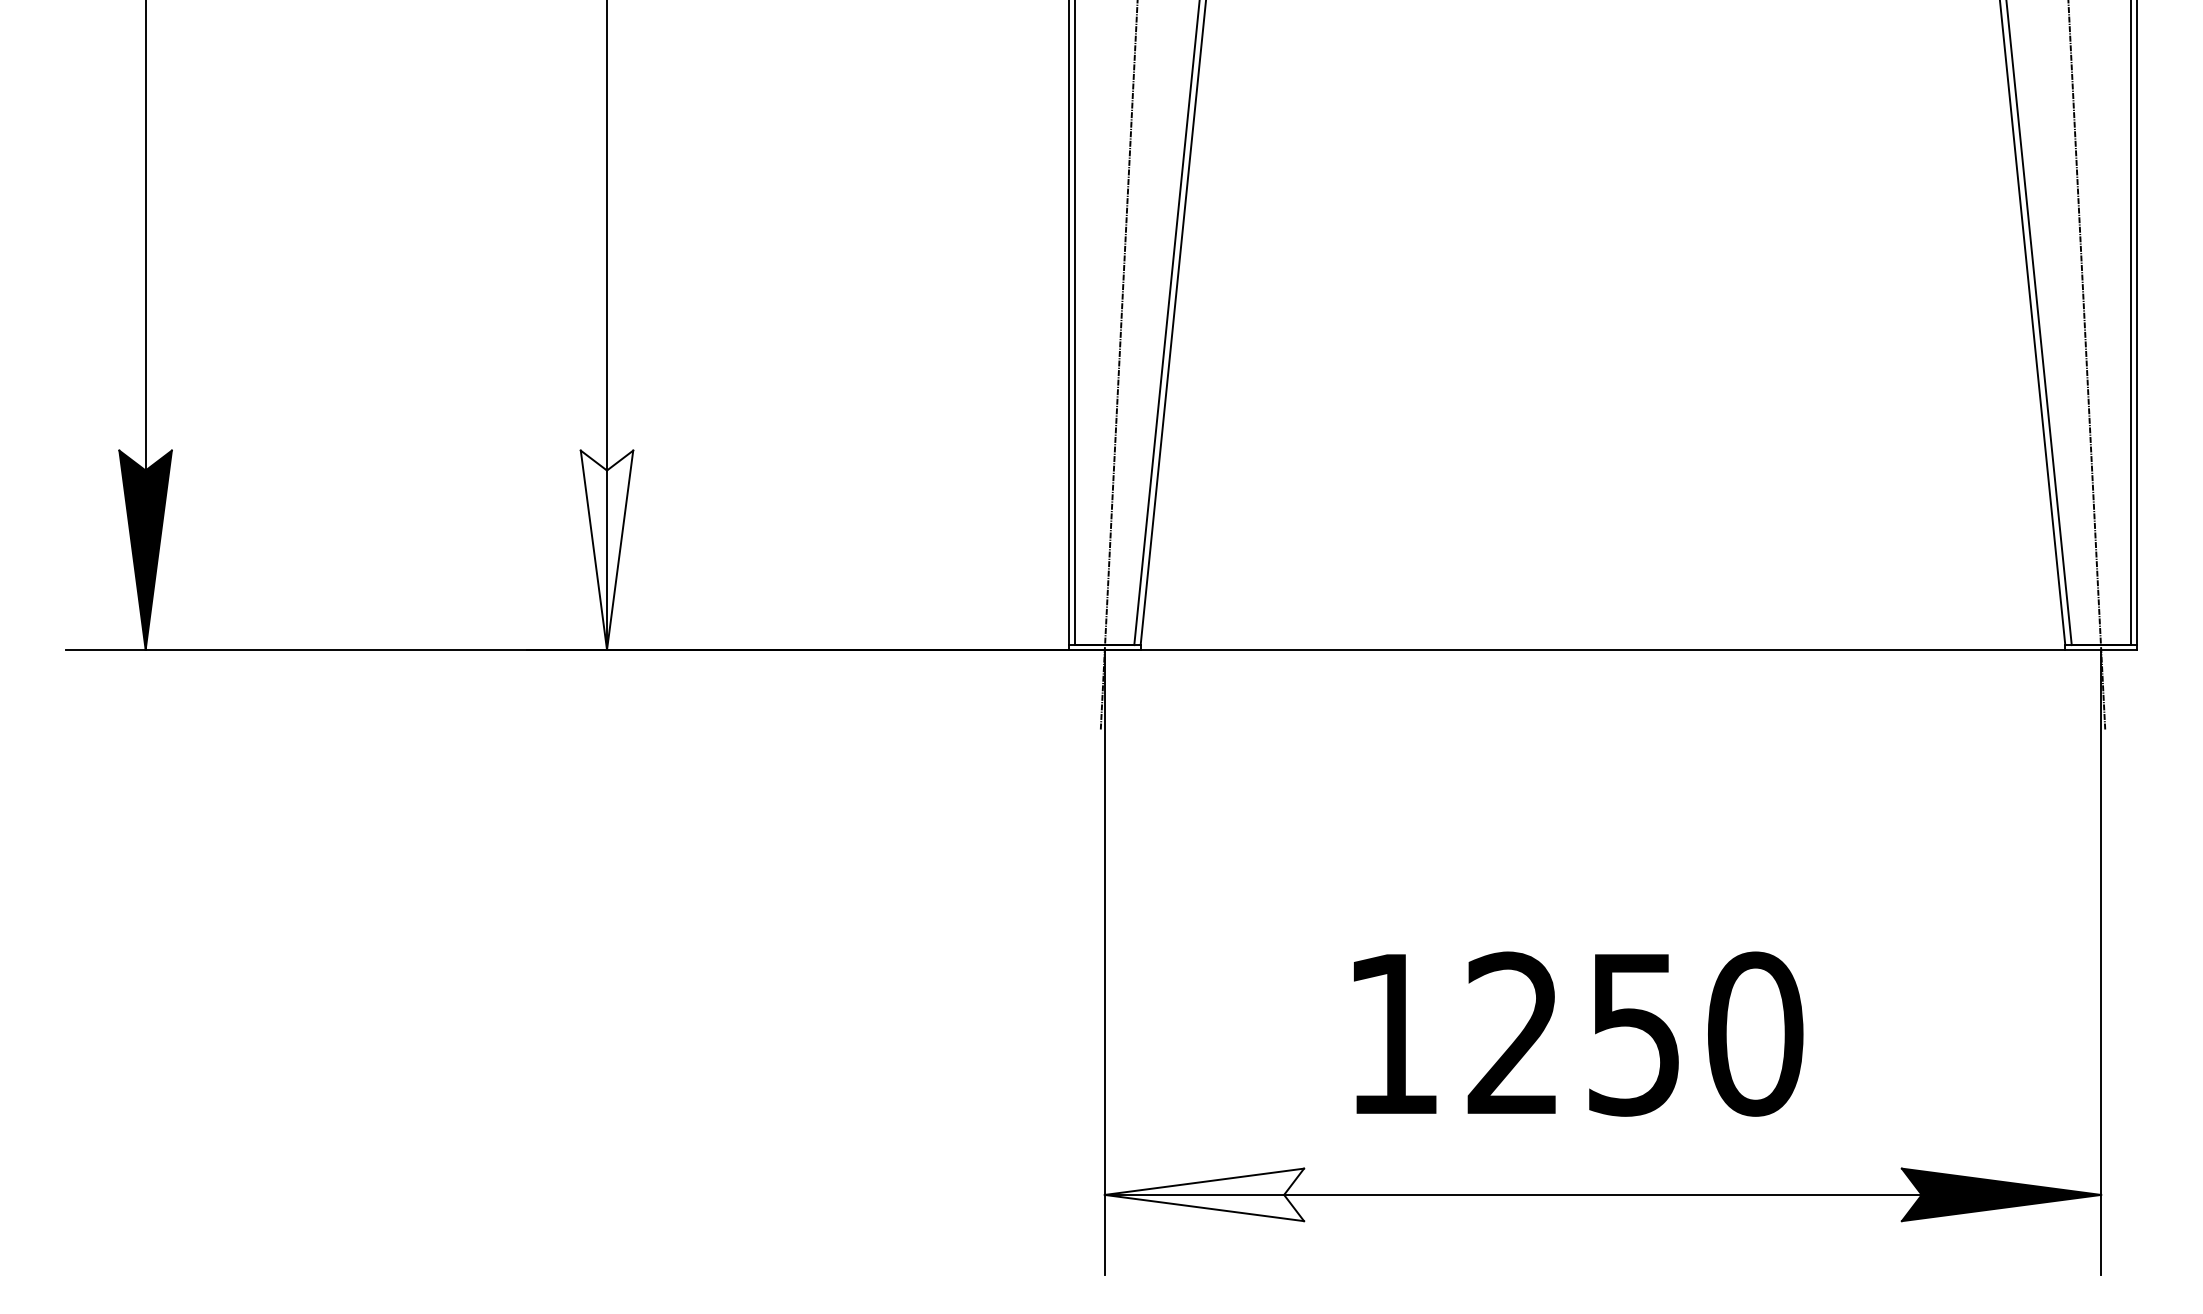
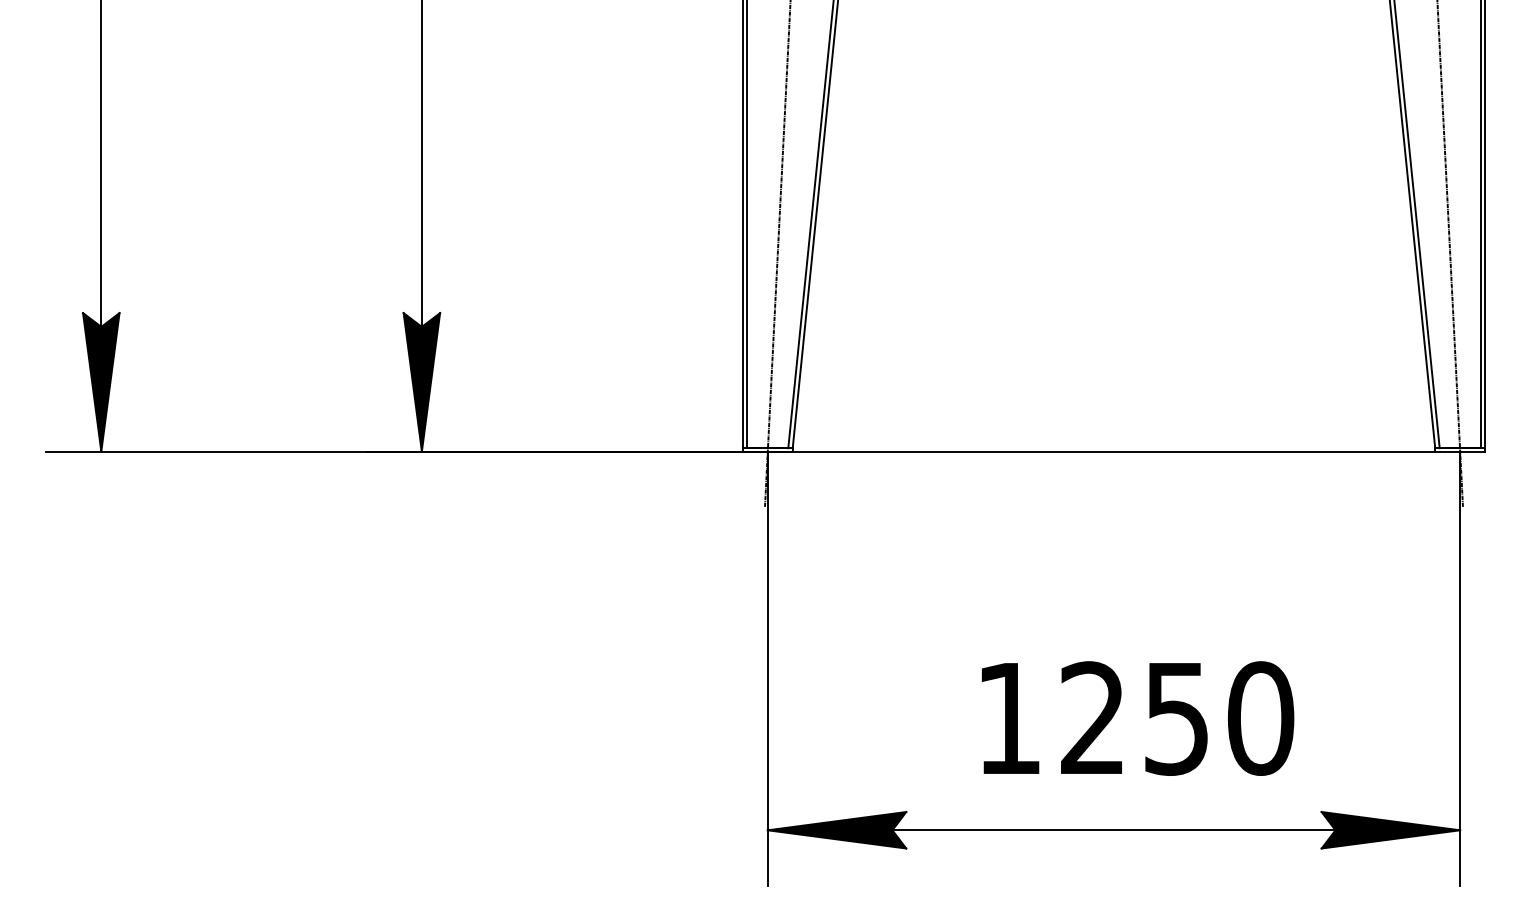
fill: (606, 550) -> (421, 382), added
text: (1579, 1034) -> (1138, 718), moved
fill: (1203, 1195) -> (836, 830), added

